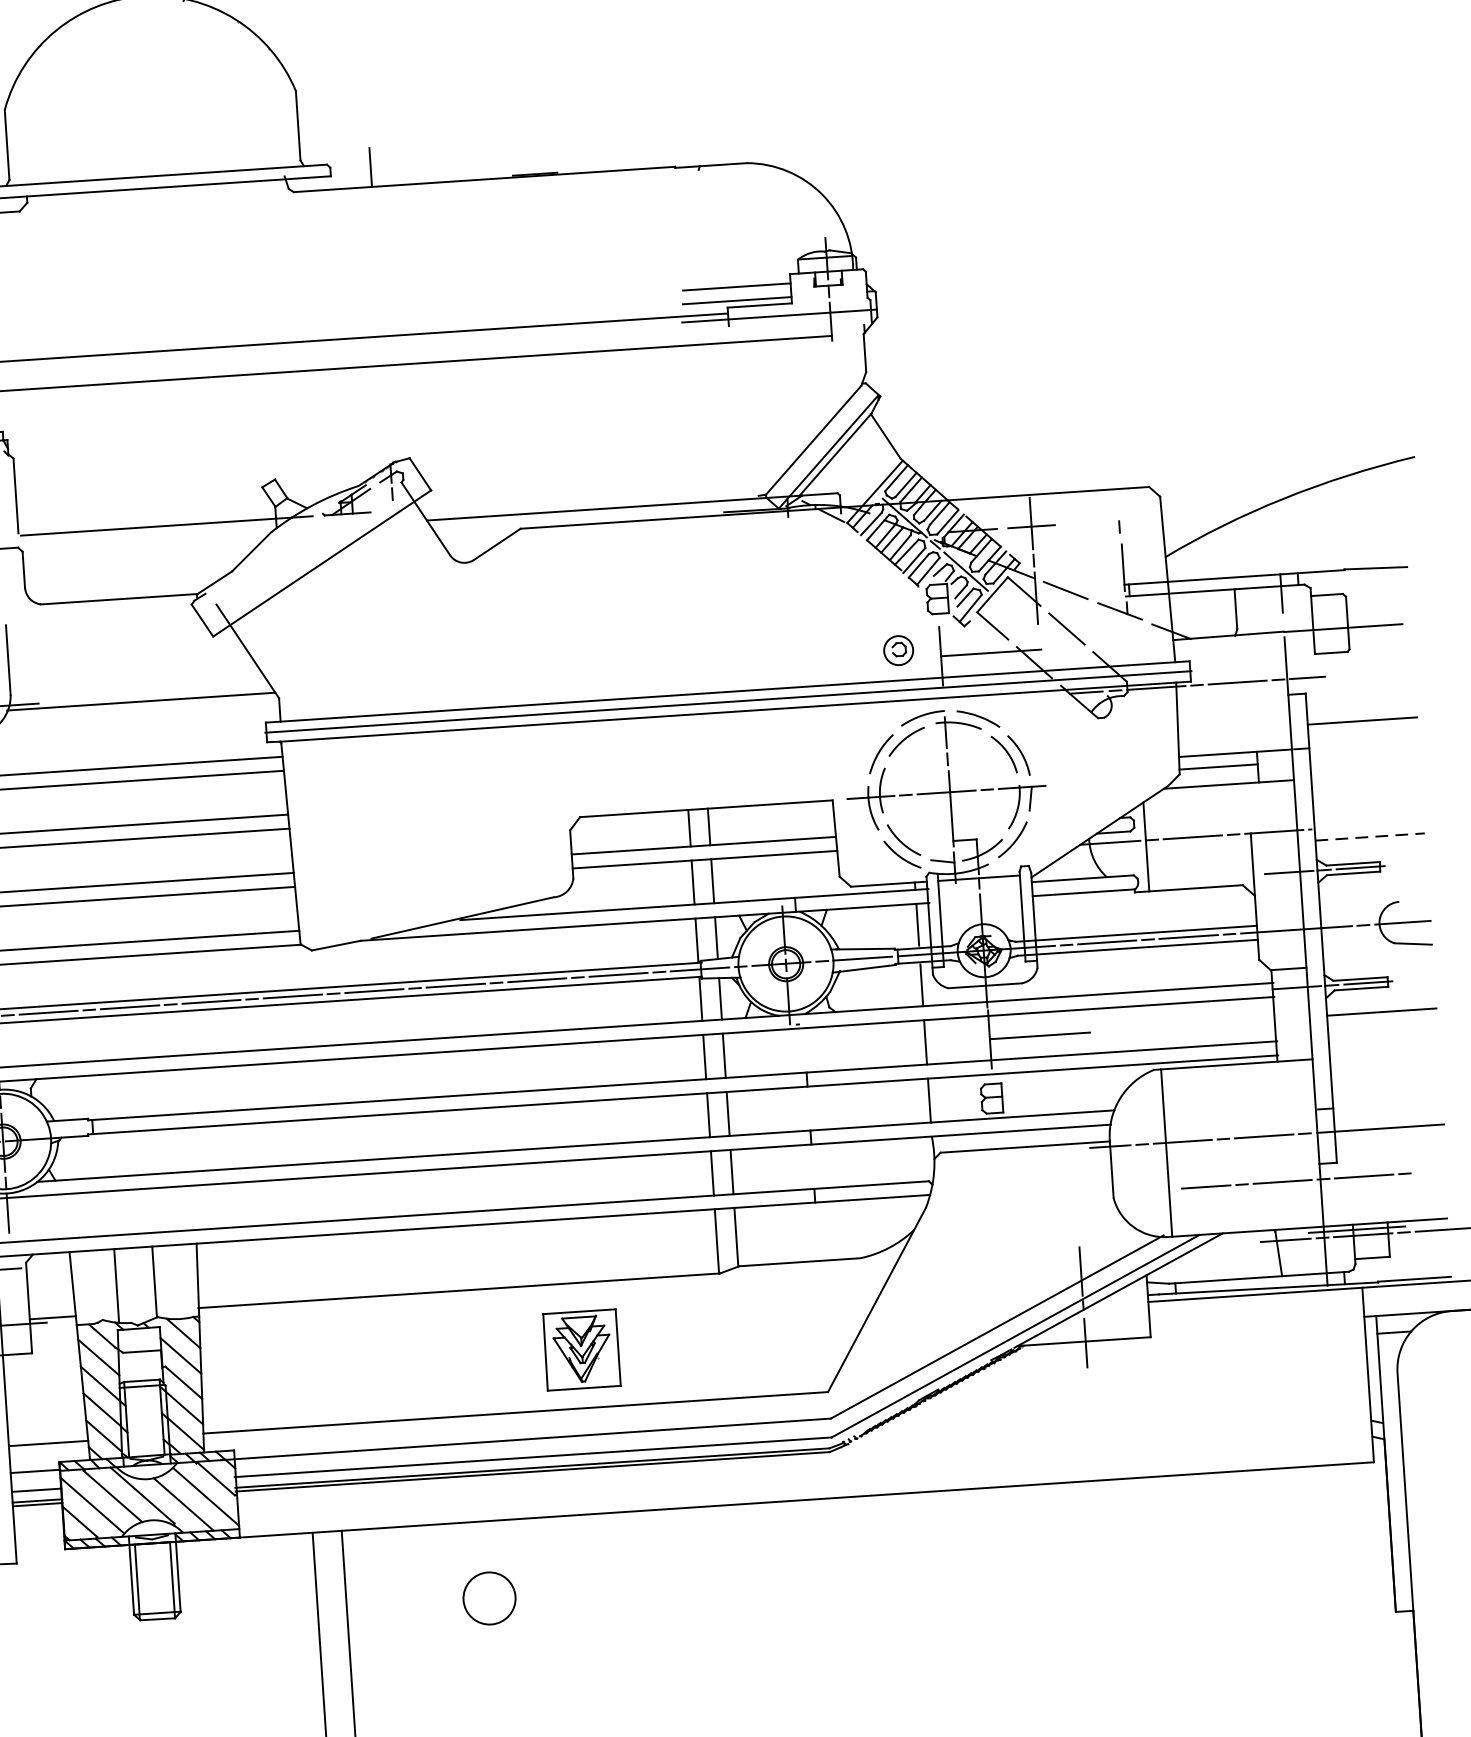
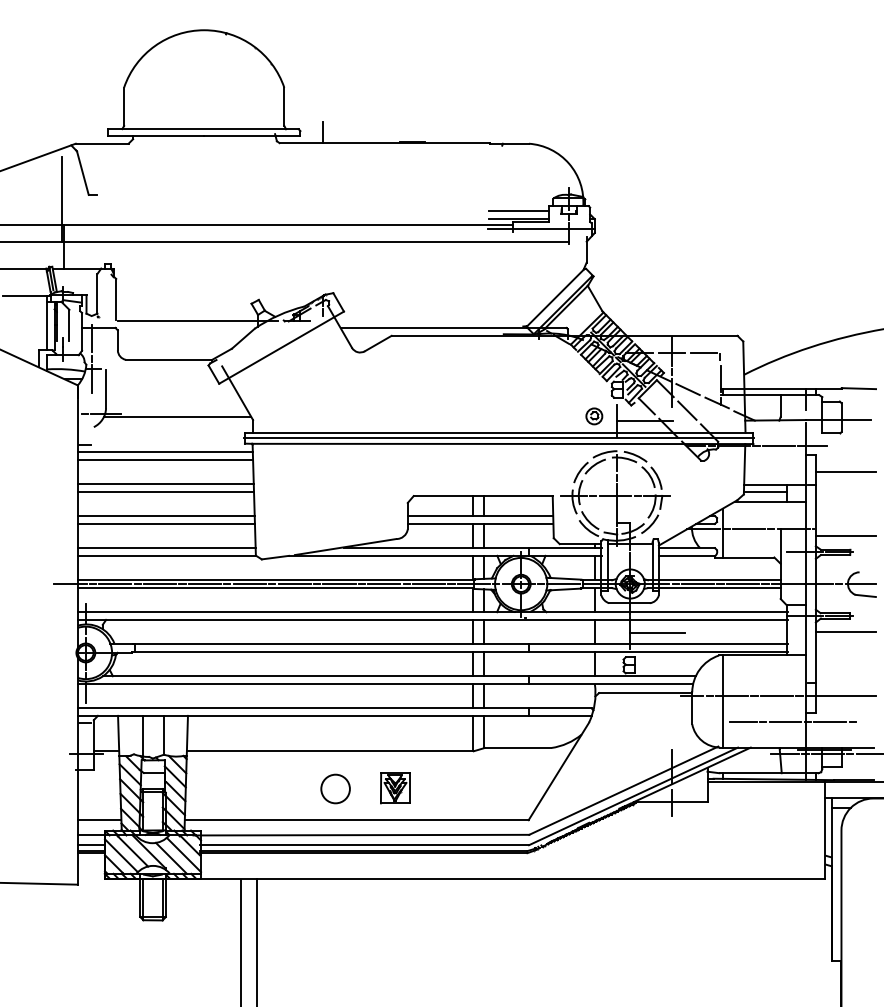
line: (1089, 523) -> (703, 353), added
line: (1371, 836) -> (846, 535), dashed -> solid
part: (582, 1350) -> (395, 788), size x0.71
circle: (489, 1597) -> (335, 788), moved

